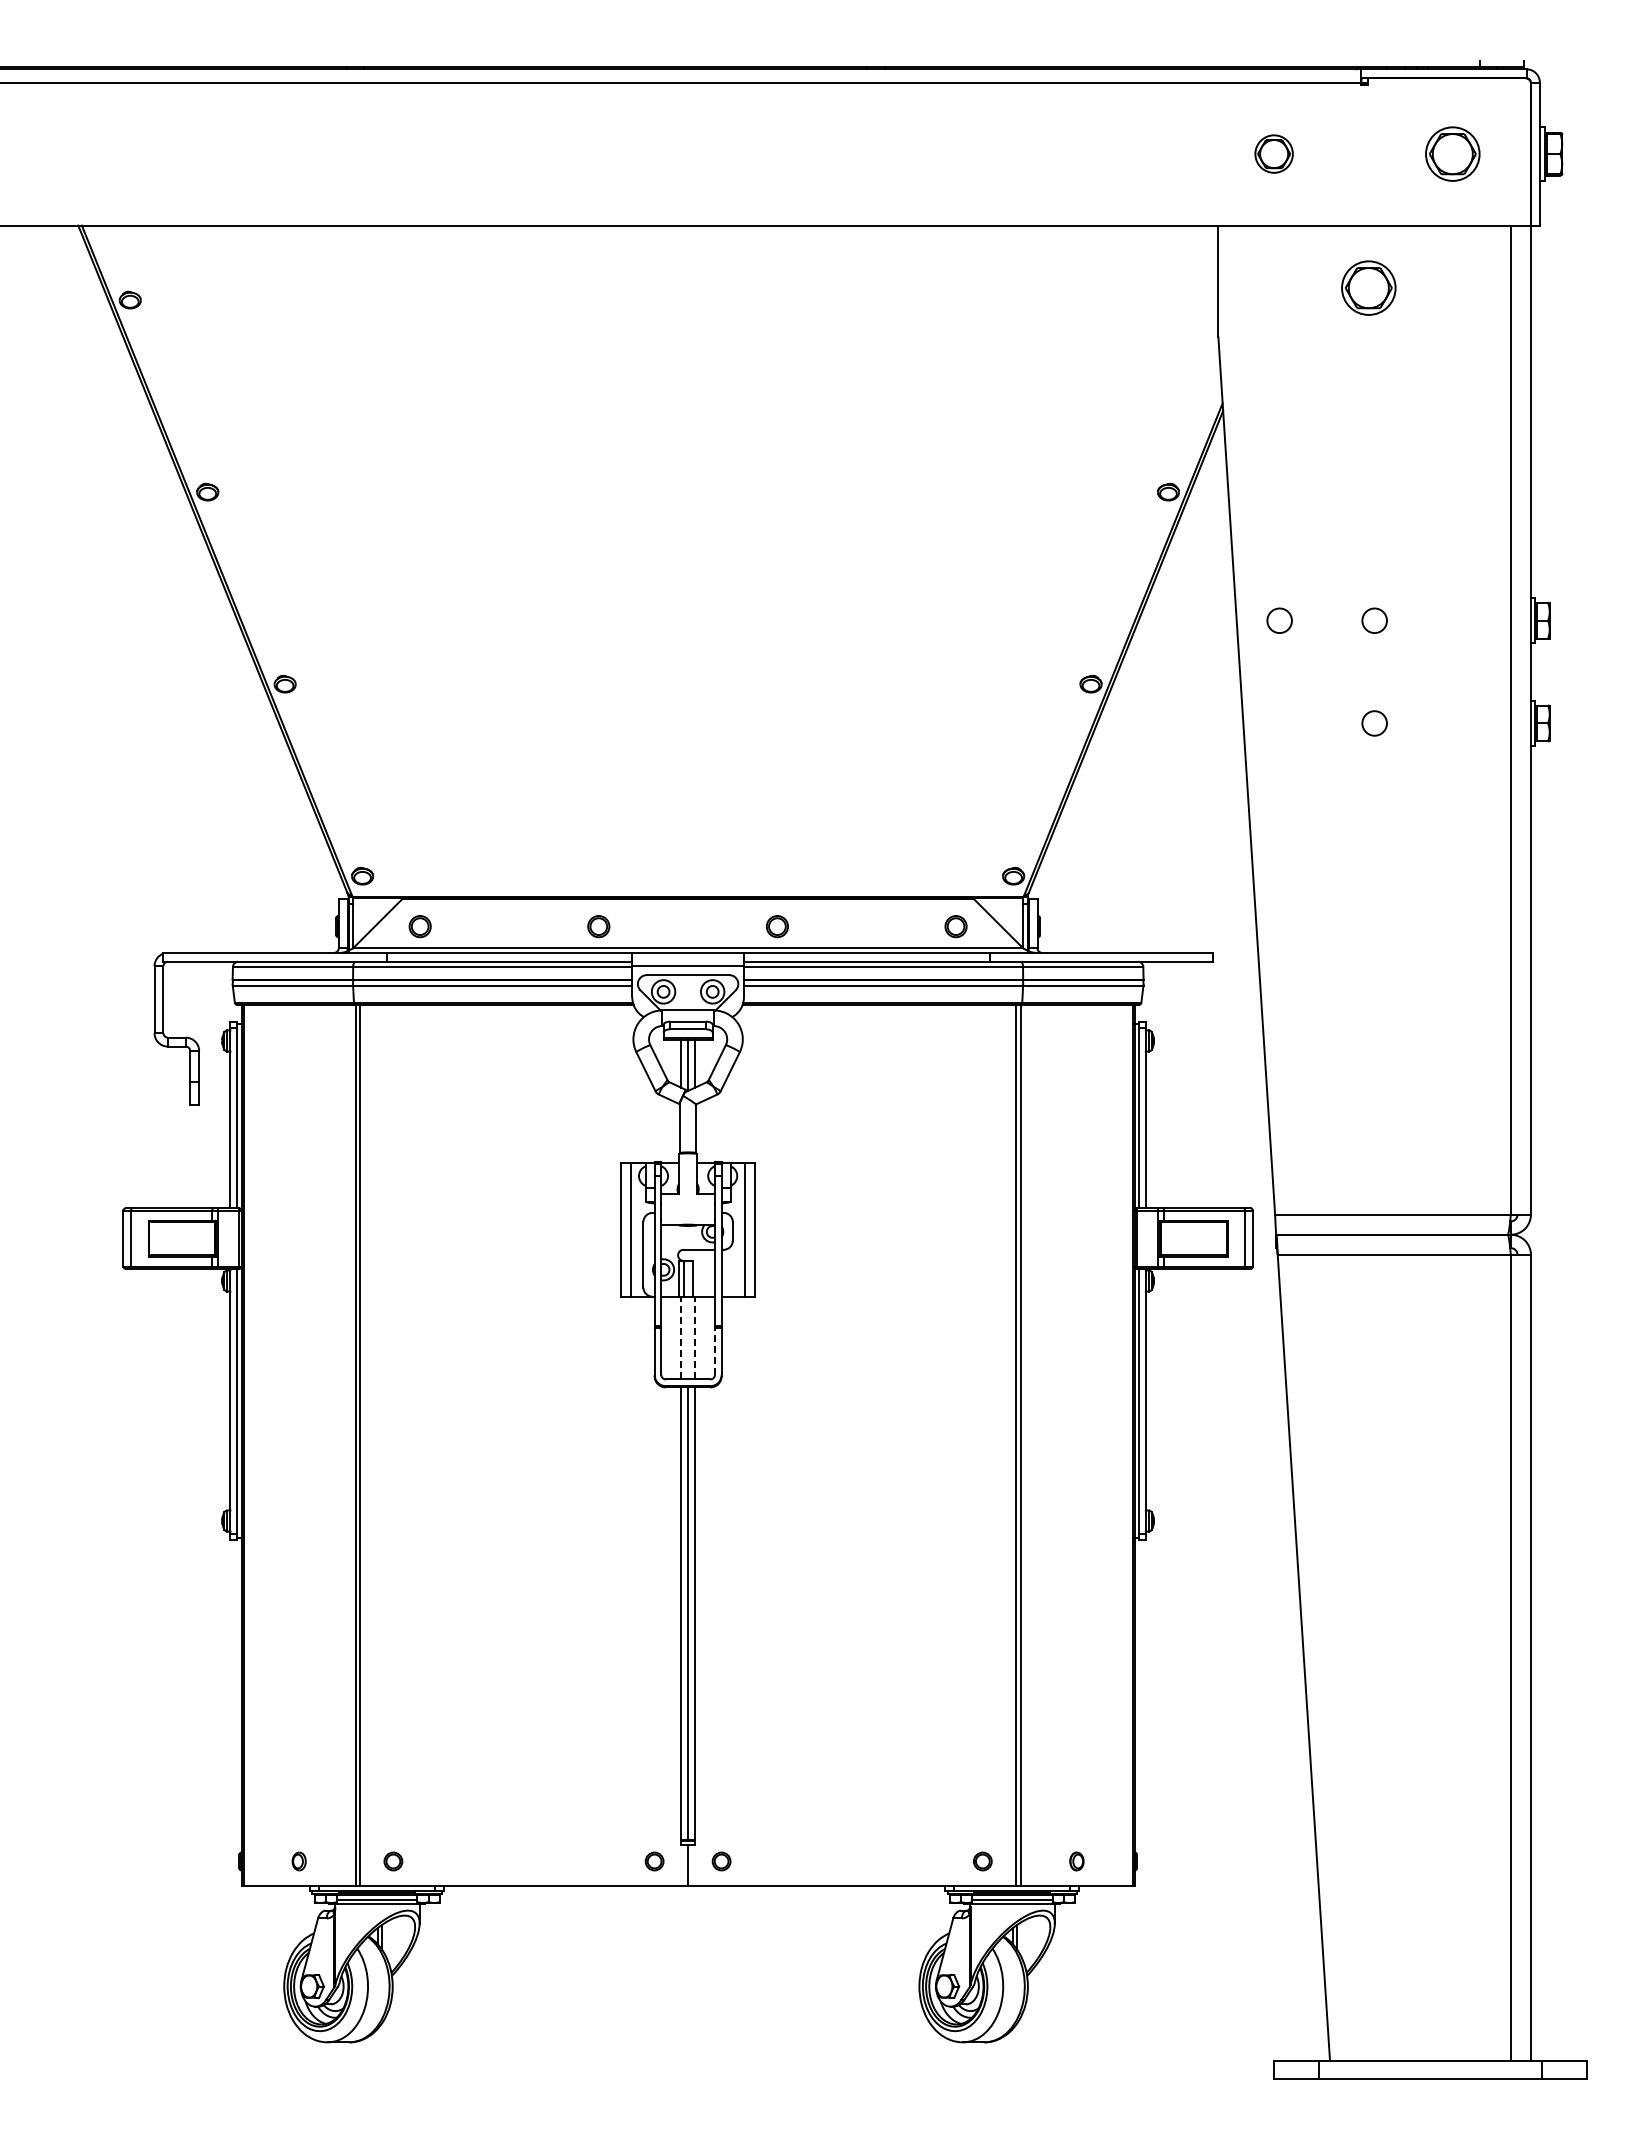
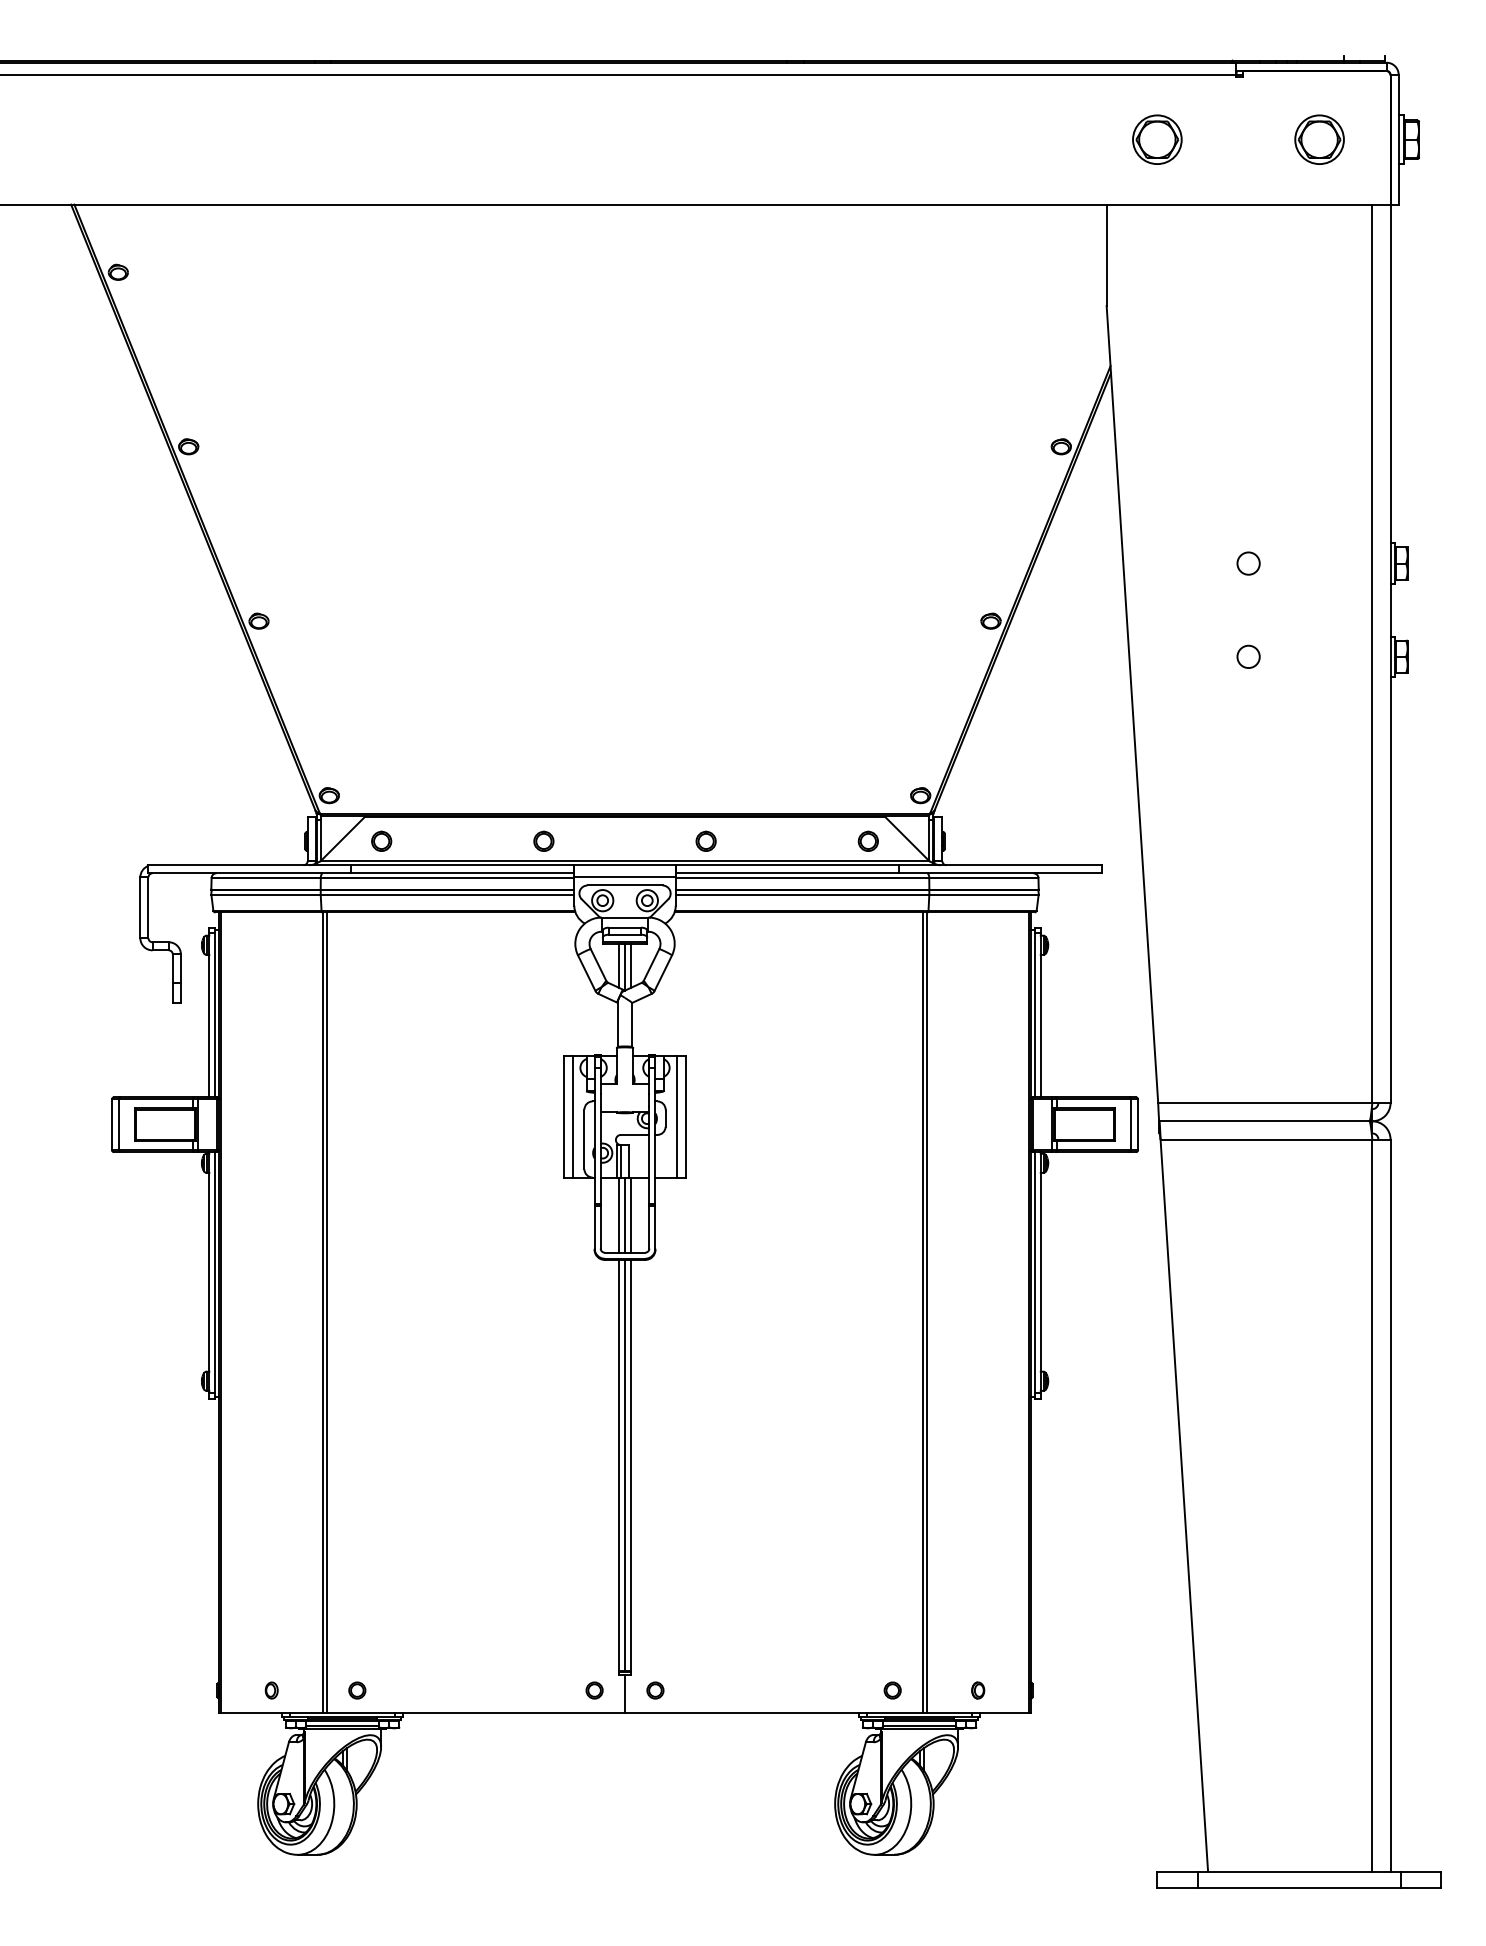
part: (1273, 153) -> (1156, 139), size x1.43
part: (1368, 287) -> (1243, 260), removed
circle: (1279, 620) -> (1162, 563), removed
line: (681, 1337) -> (619, 1214), dashed -> solid
line: (688, 1337) -> (625, 1214), added
line: (694, 1337) -> (630, 1214), dashed -> solid
line: (714, 1351) -> (648, 1227), dashed -> solid

